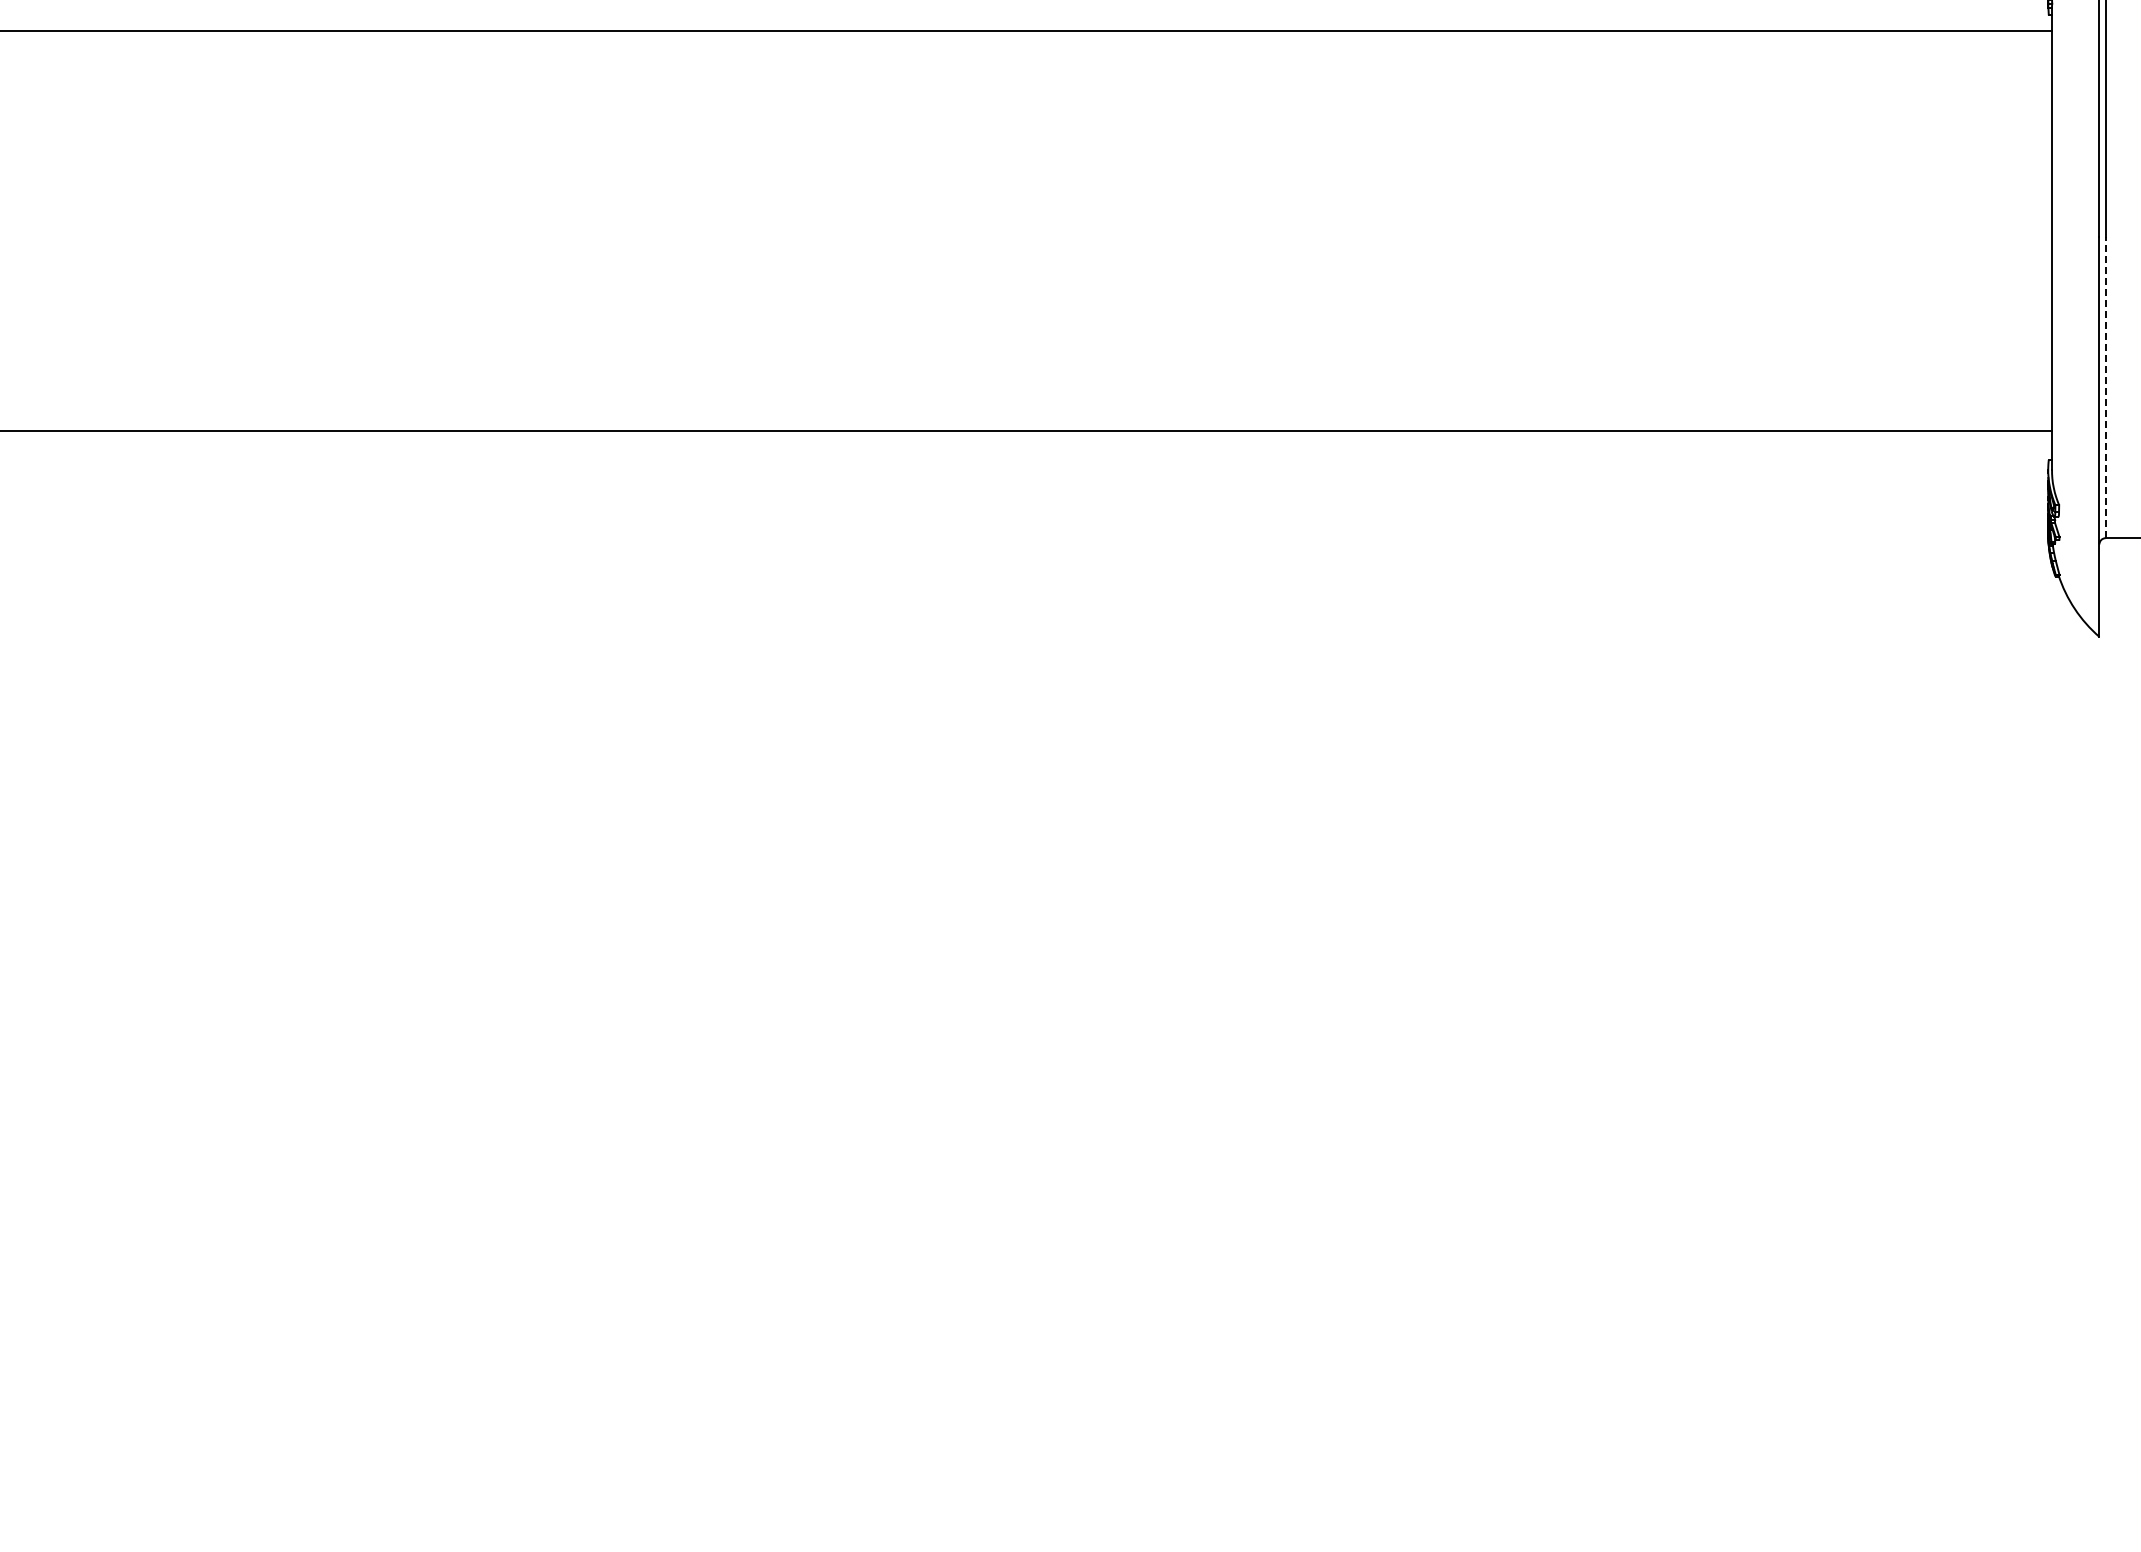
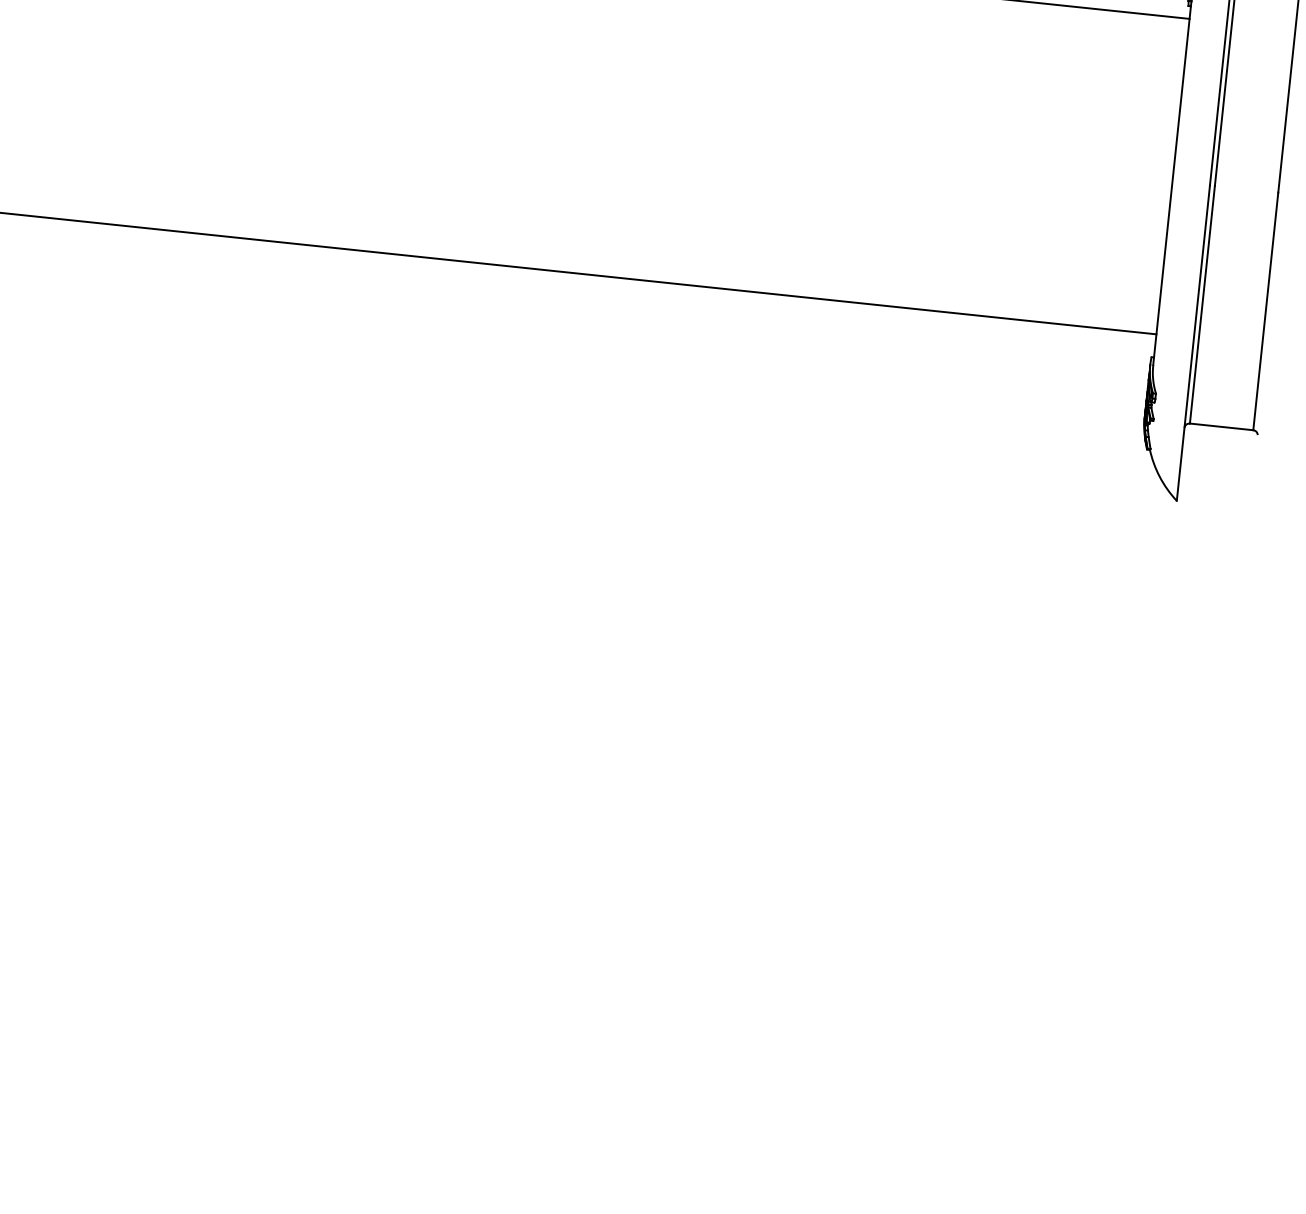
line: (2105, 387) -> (1202, 304), dashed -> solid

